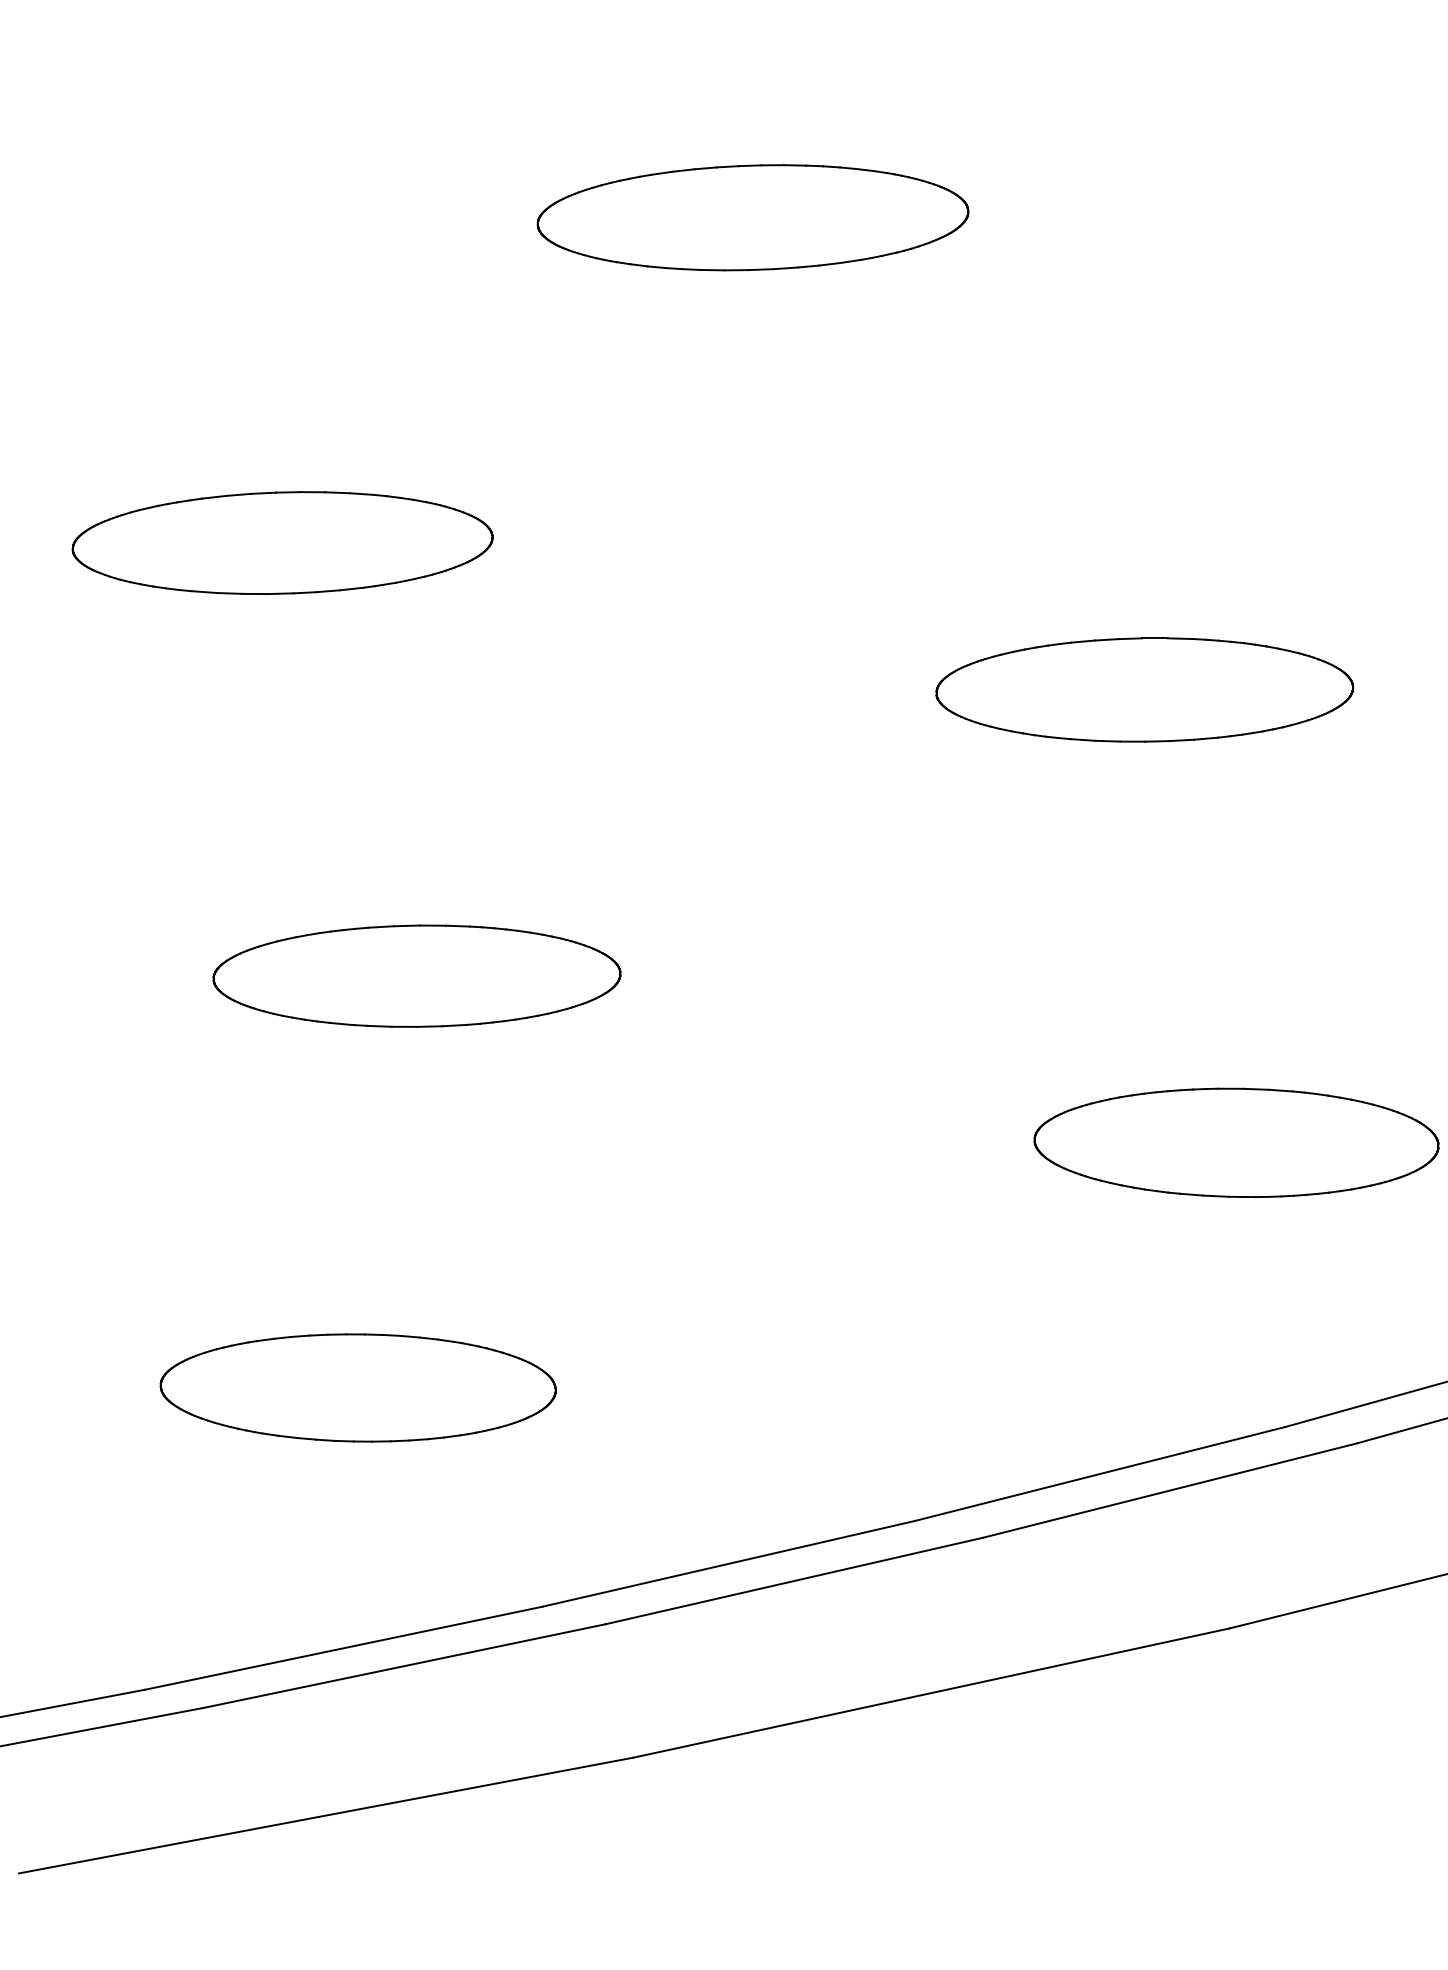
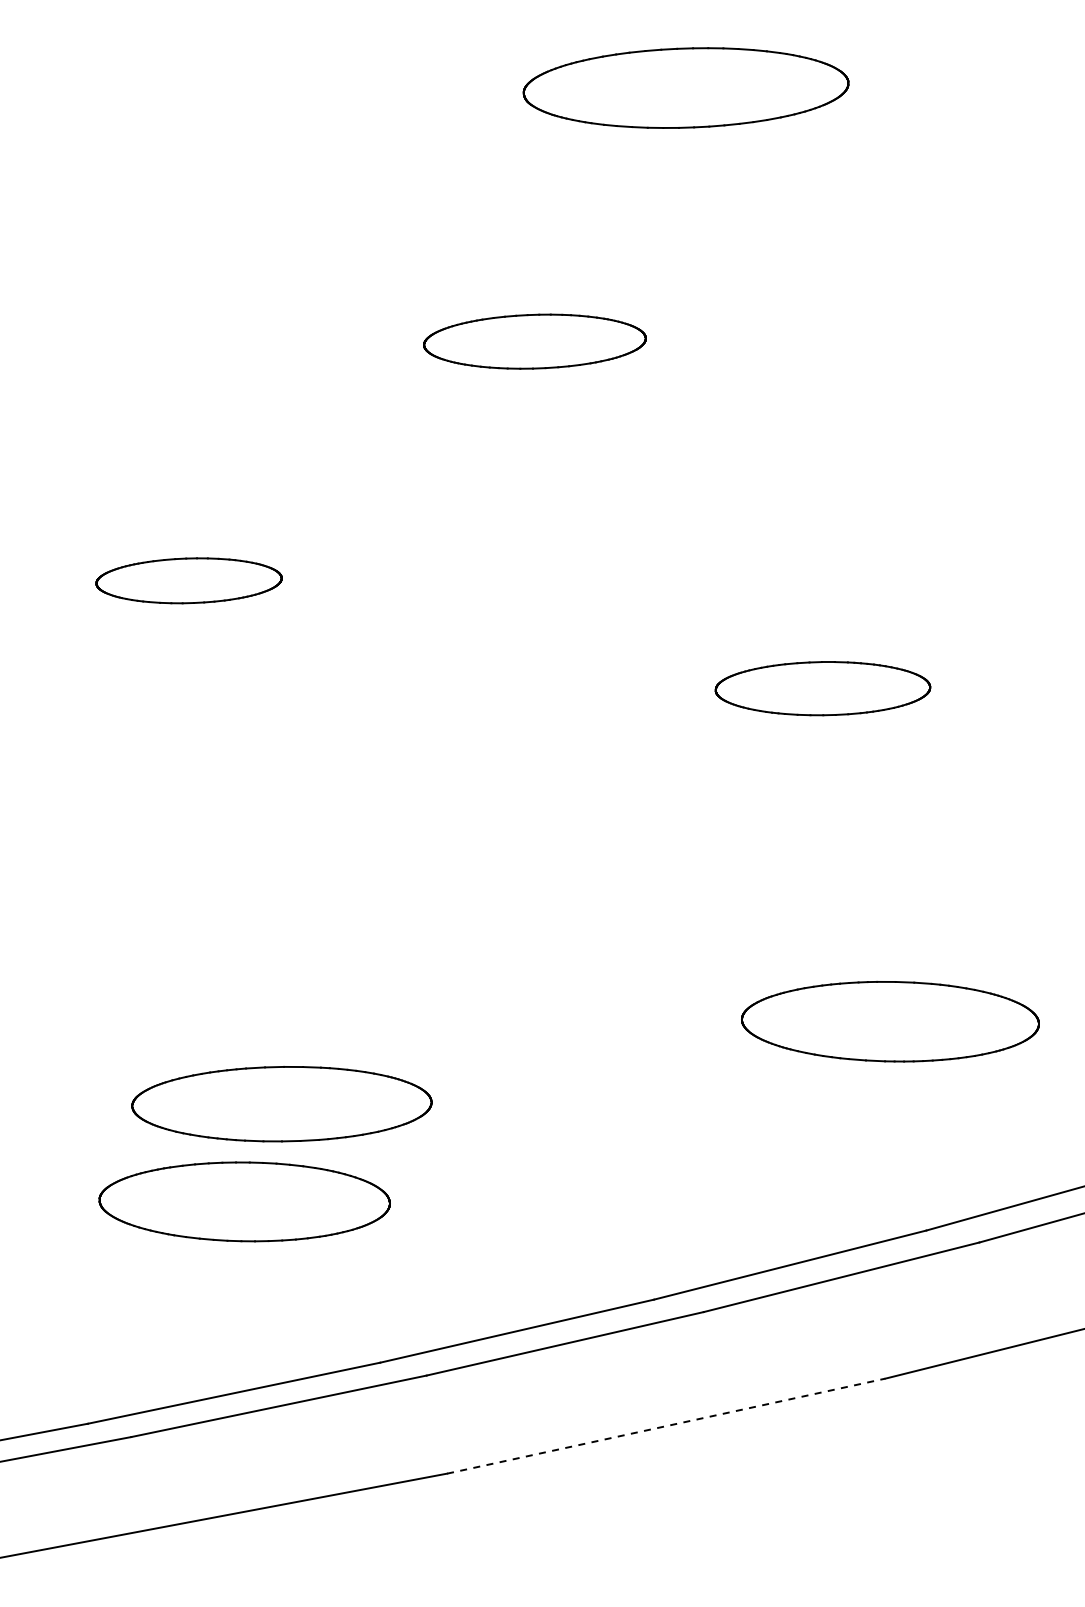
part: (752, 217) -> (534, 341), size x0.7
part: (281, 542) -> (188, 580), size x0.6
part: (1144, 689) -> (822, 688), size x0.7
part: (416, 976) -> (281, 1104), moved
line: (931, 1693) -> (666, 1426), solid -> dashed

